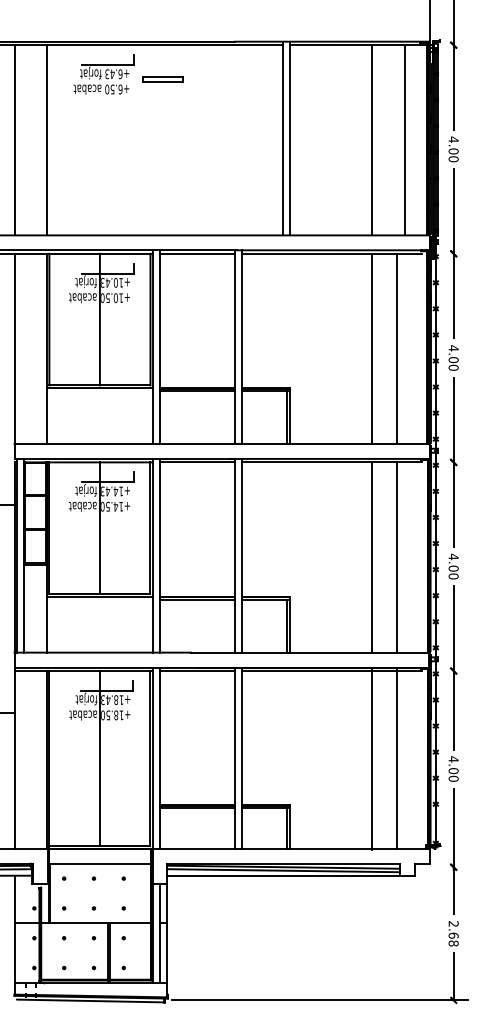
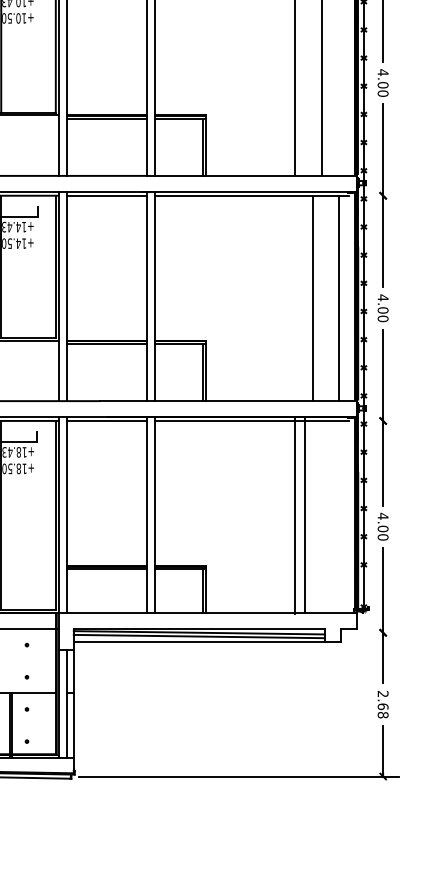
line: (397, 556) -> (339, 297), moved
line: (372, 557) -> (312, 298), moved
line: (397, 757) -> (305, 514), moved

